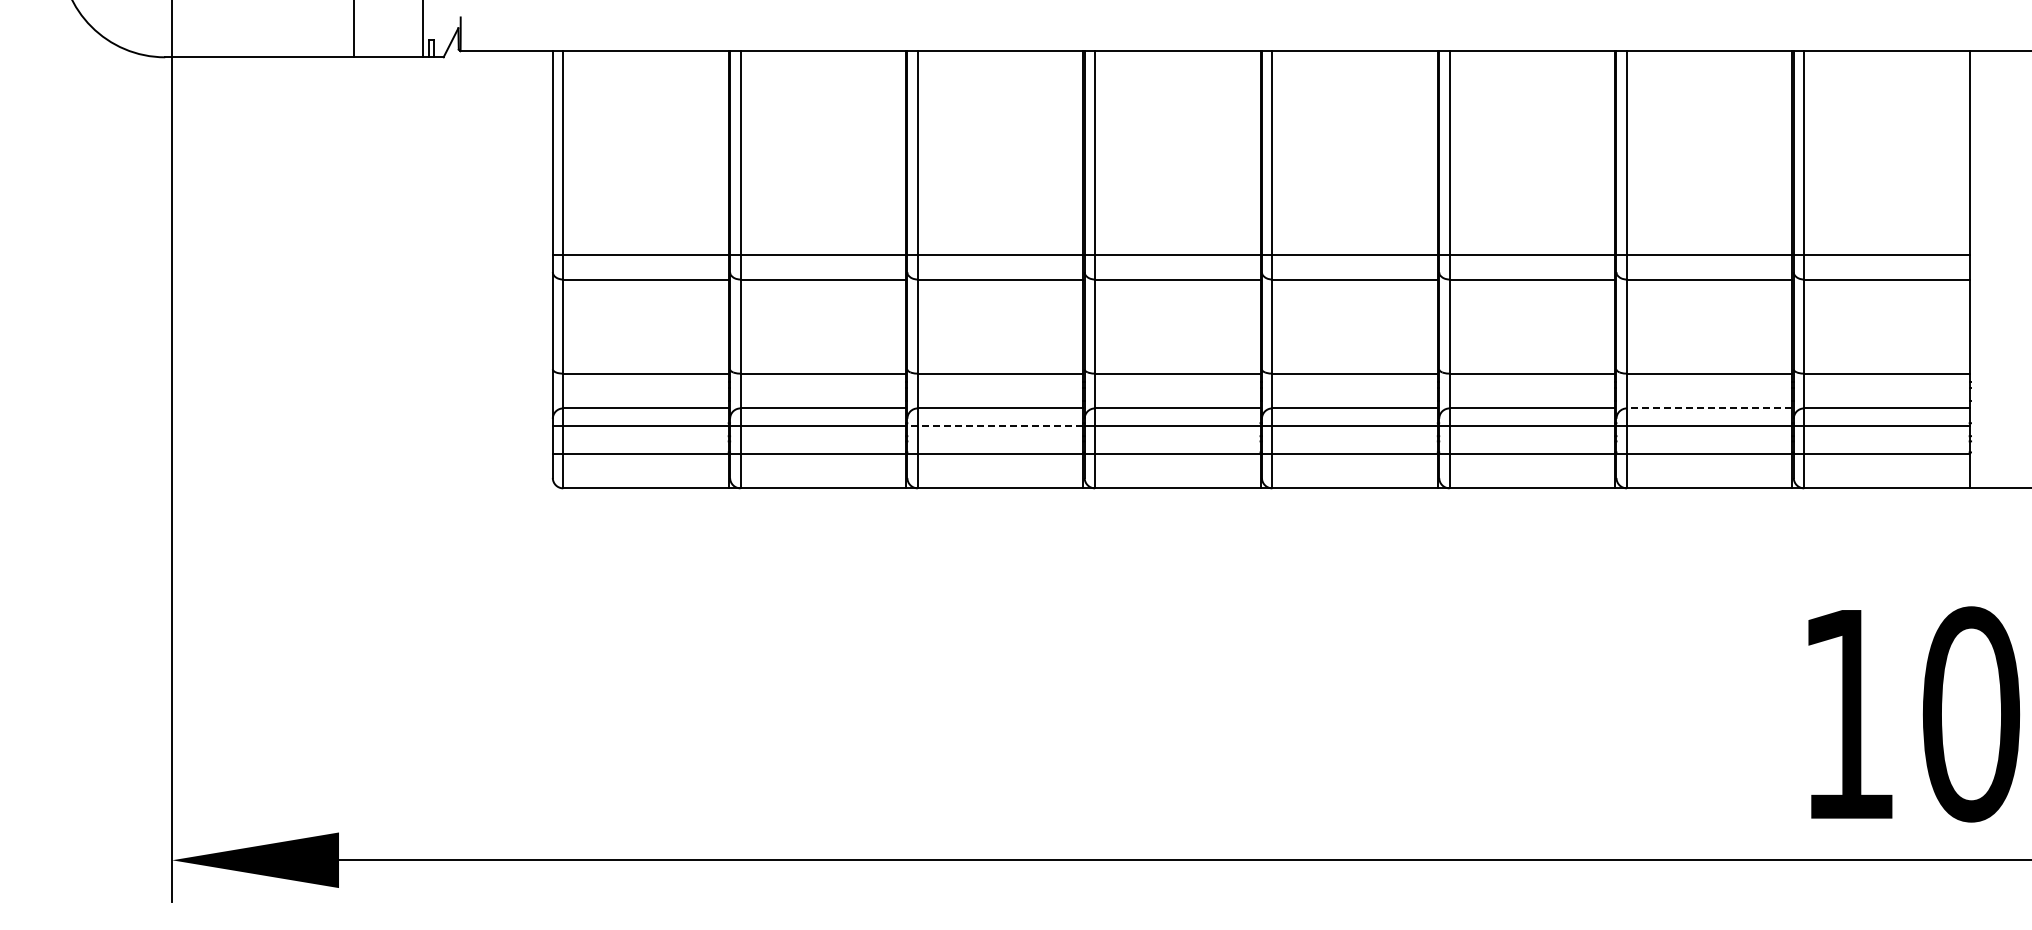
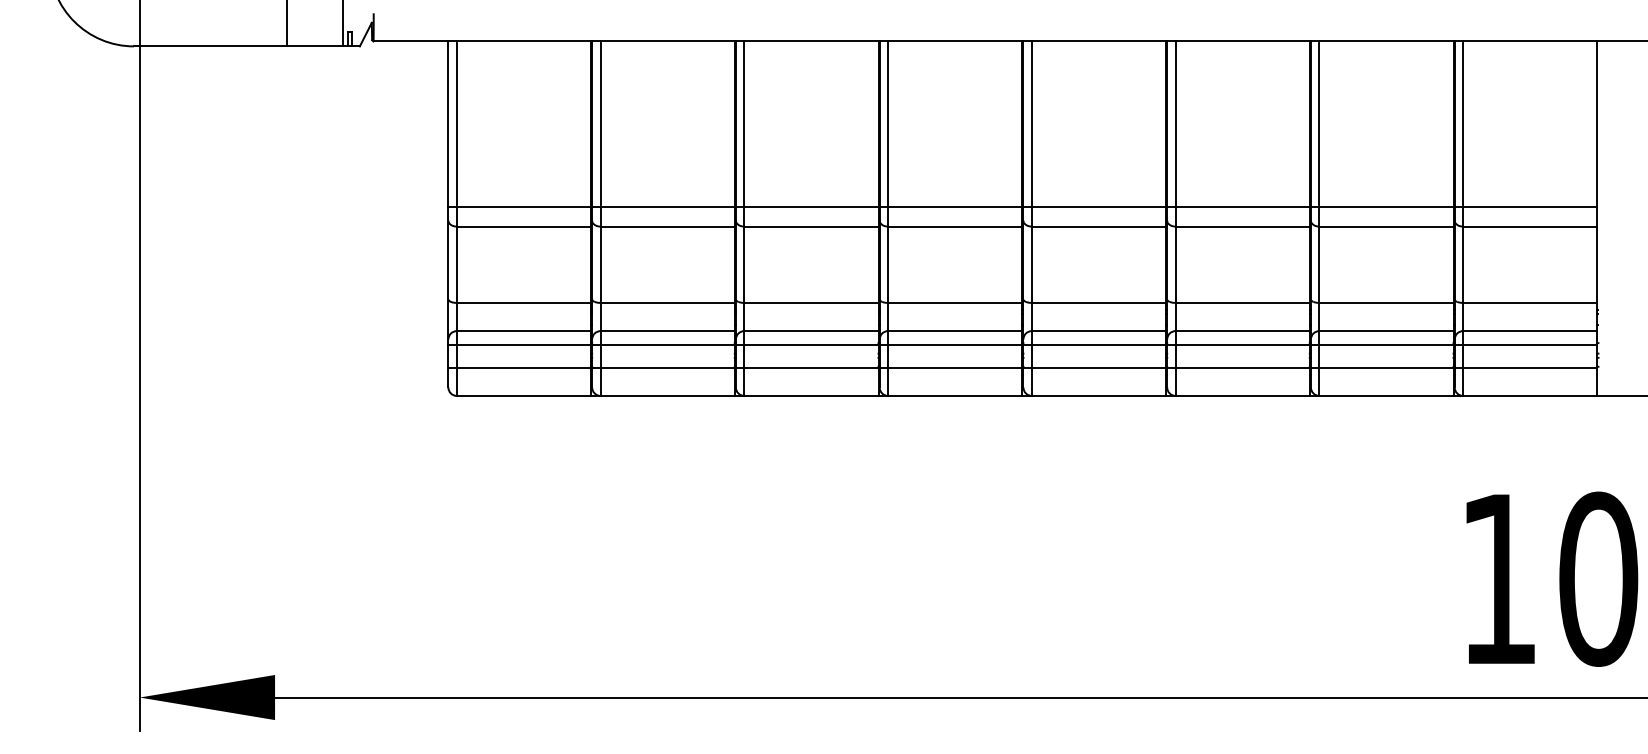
line: (1709, 408) -> (1386, 331), dashed -> solid
line: (995, 425) -> (807, 344), dashed -> solid

